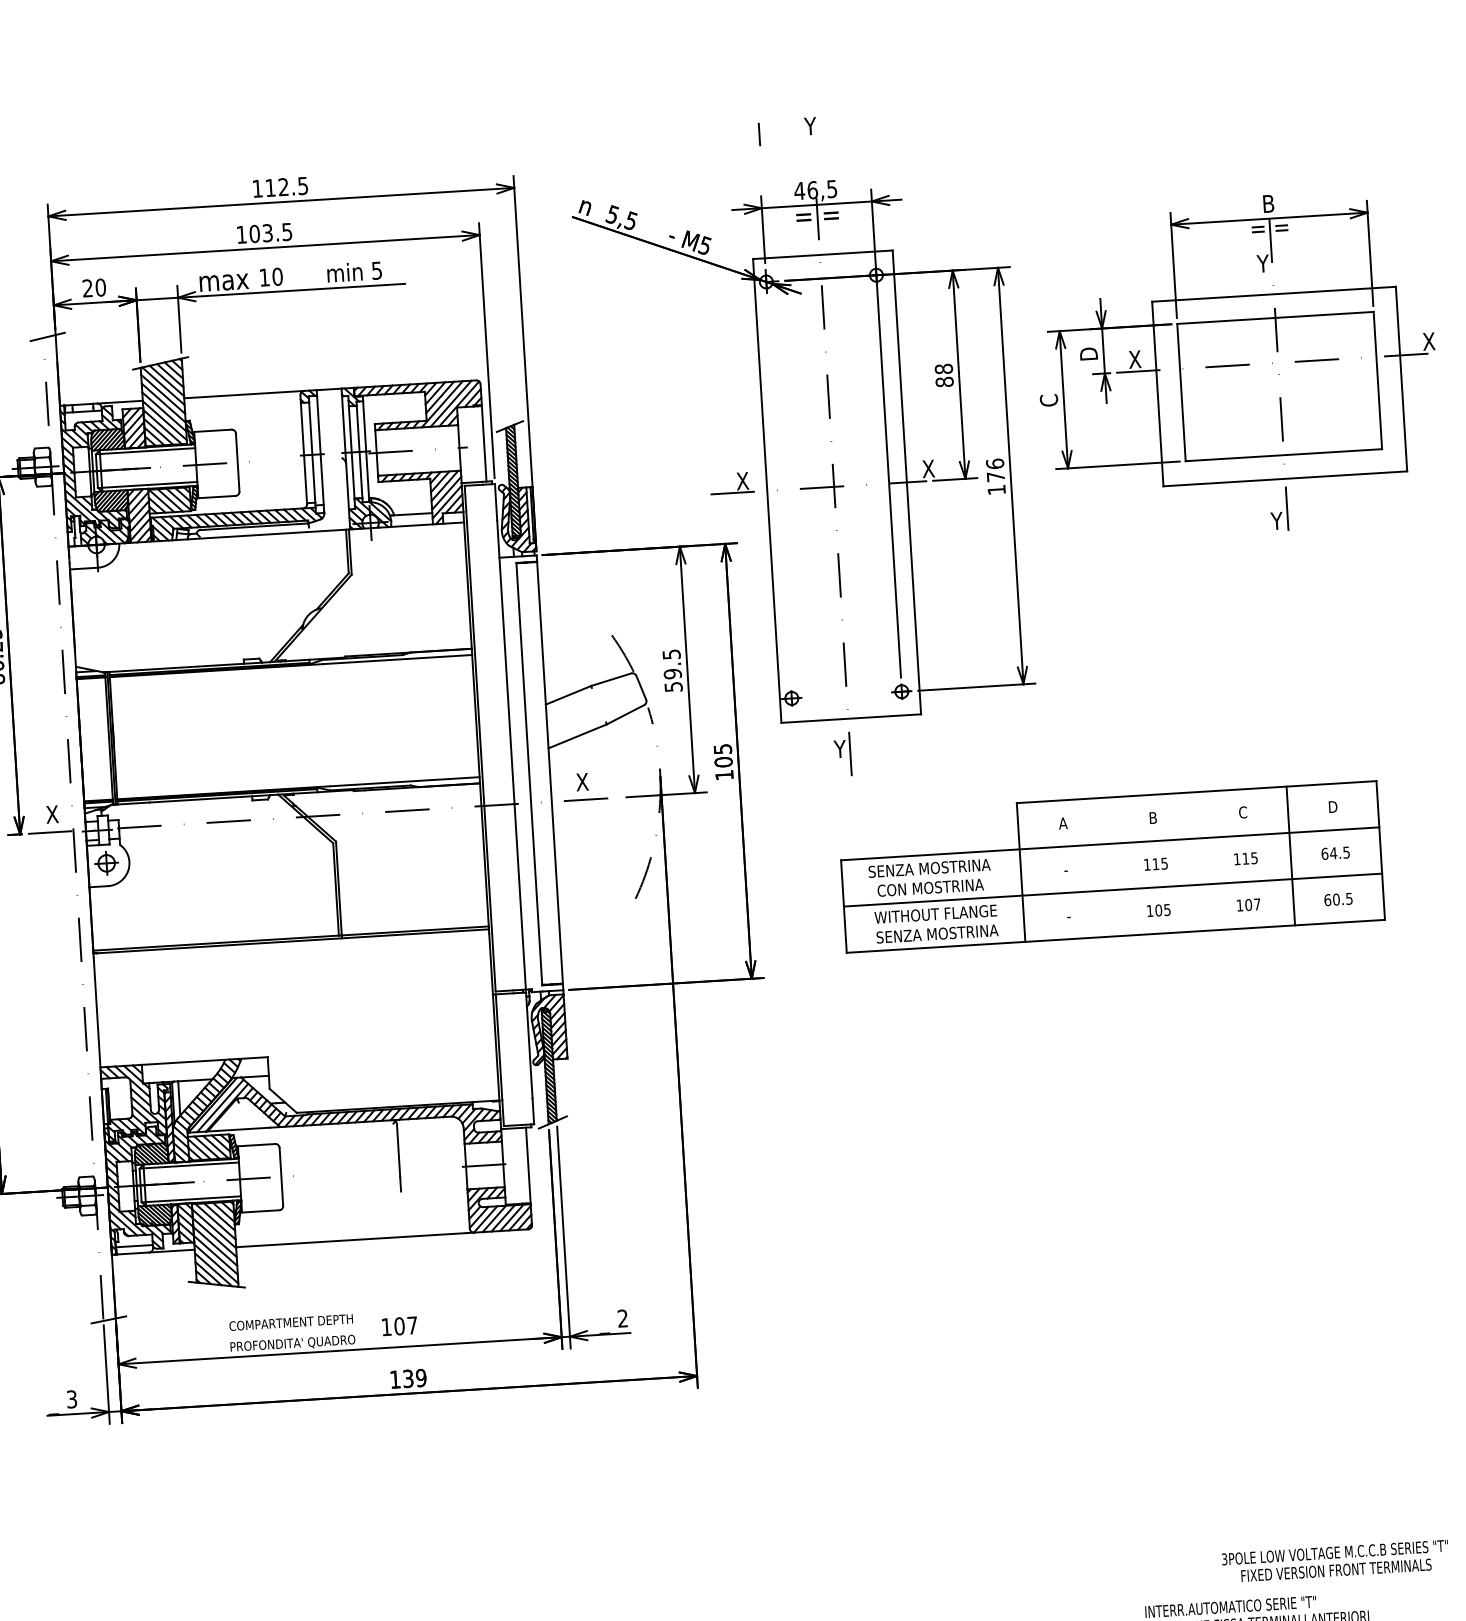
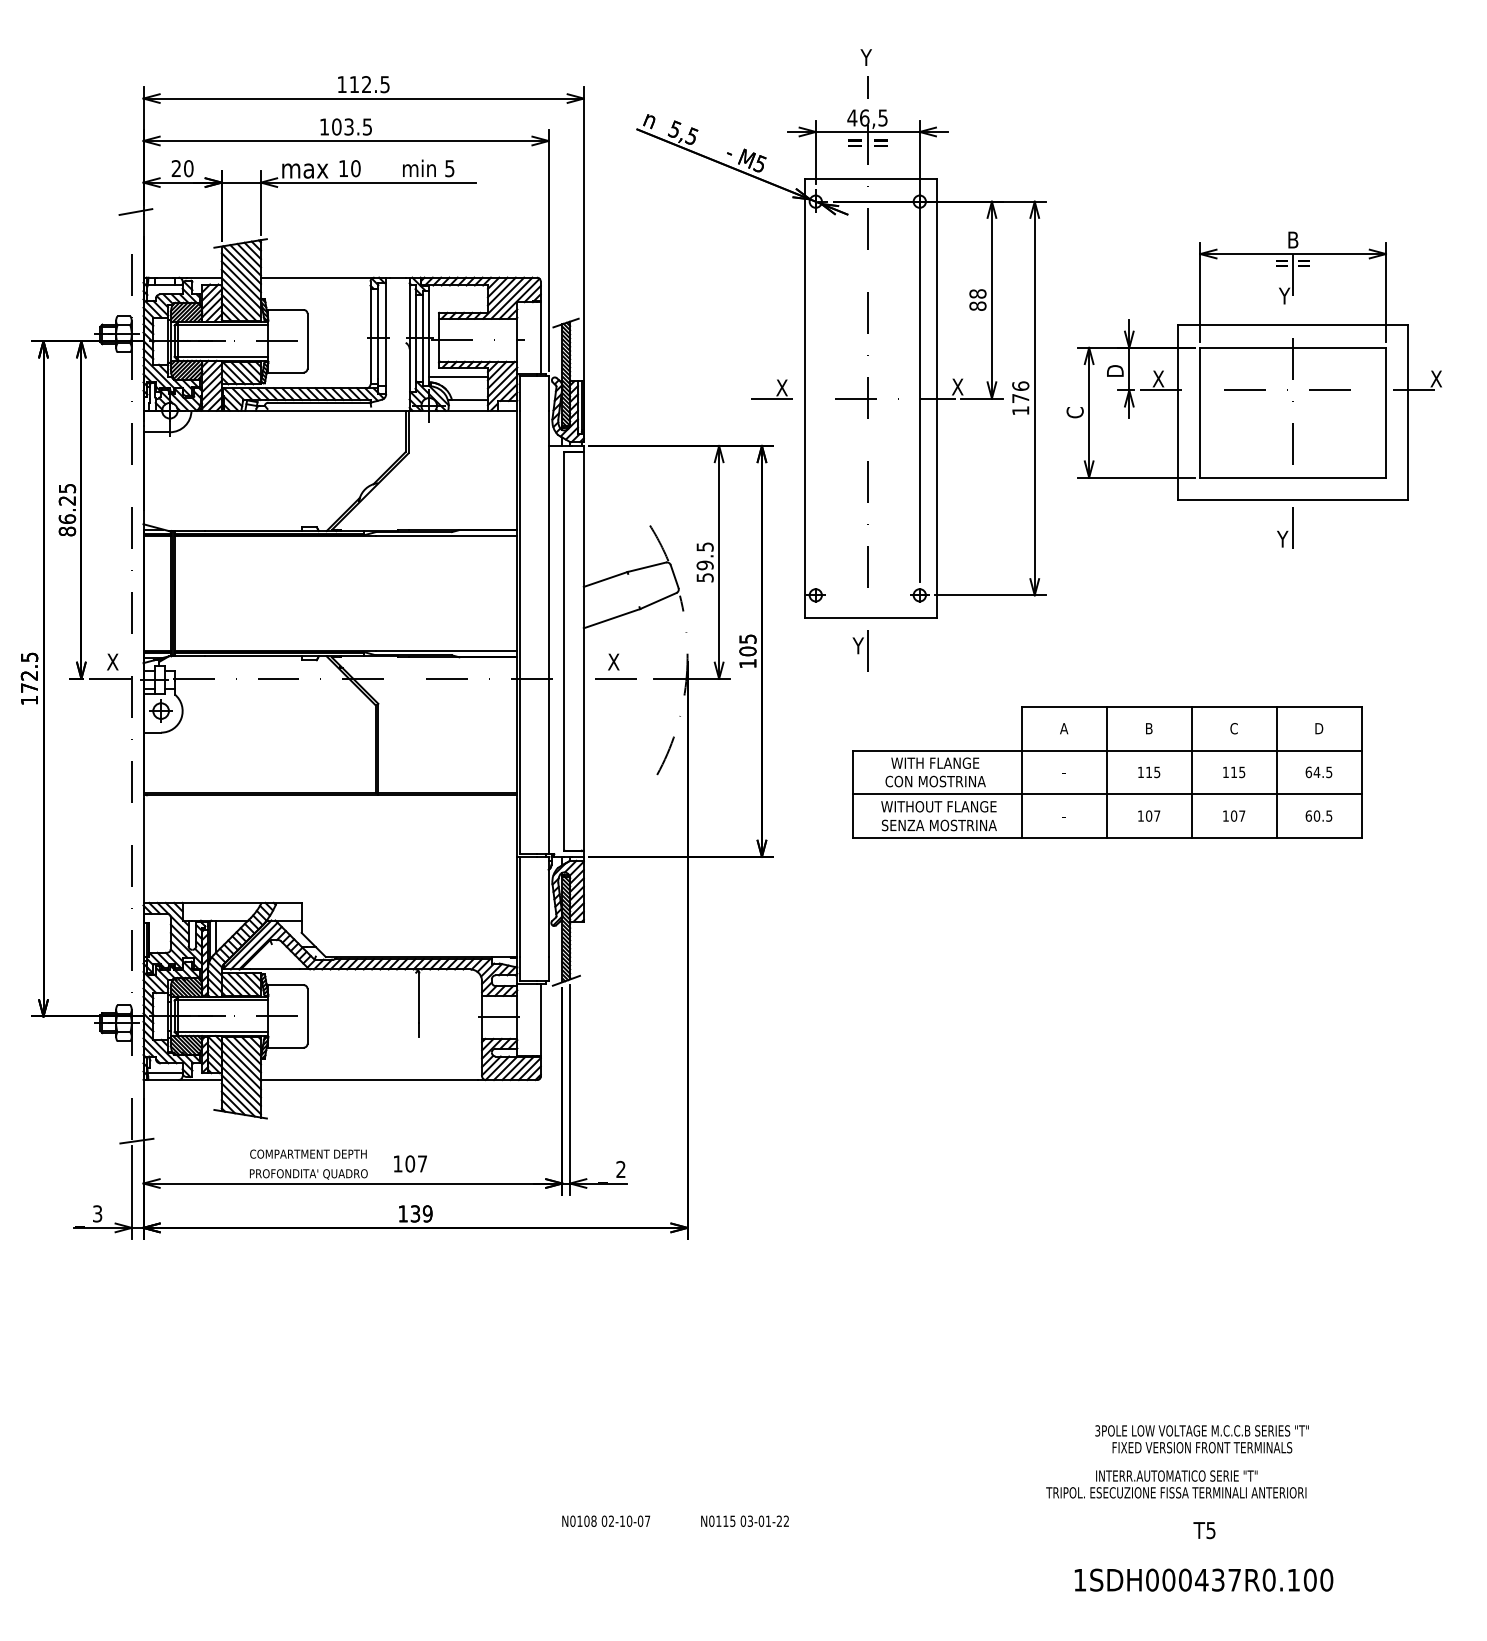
line: (759, 134) -> (867, 87), moved
part: (1236, 364) -> (1253, 389), moved
line: (399, 491) -> (458, 377), added
line: (1200, 860) -> (1191, 771), added
line: (1110, 866) -> (1106, 771), added
text: (929, 867) -> (935, 762), SENZA MOSTRINA -> WITH FLANGE
text: (1167, 909) -> (1157, 815), 105 -> 107
text: (1334, 1561) -> (1201, 1439), moved

